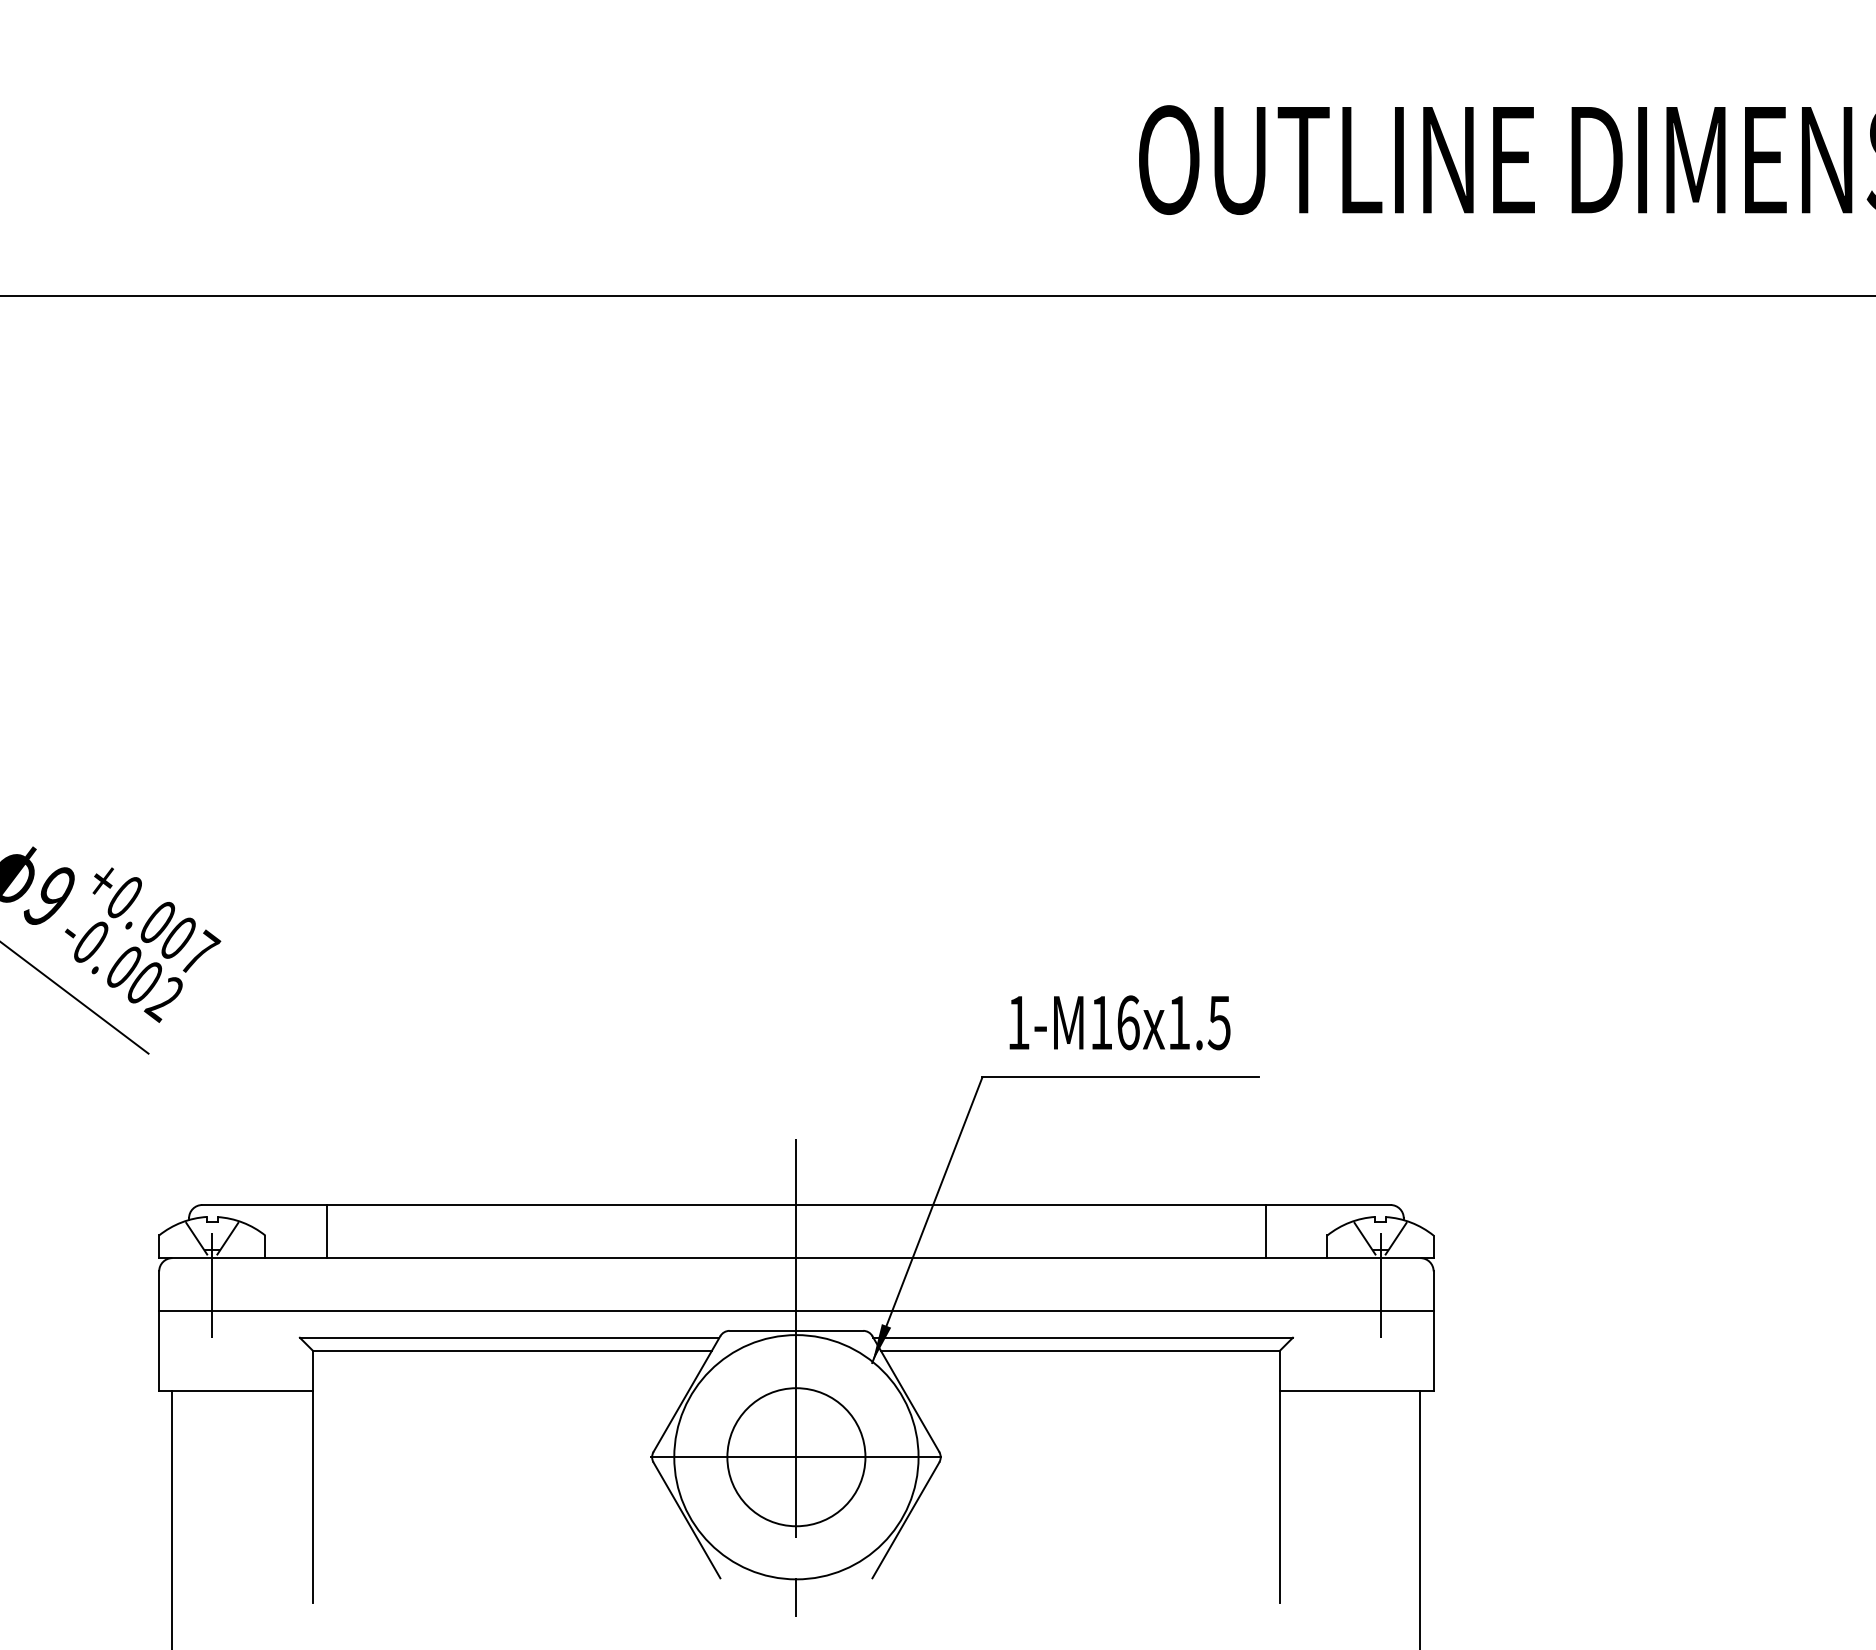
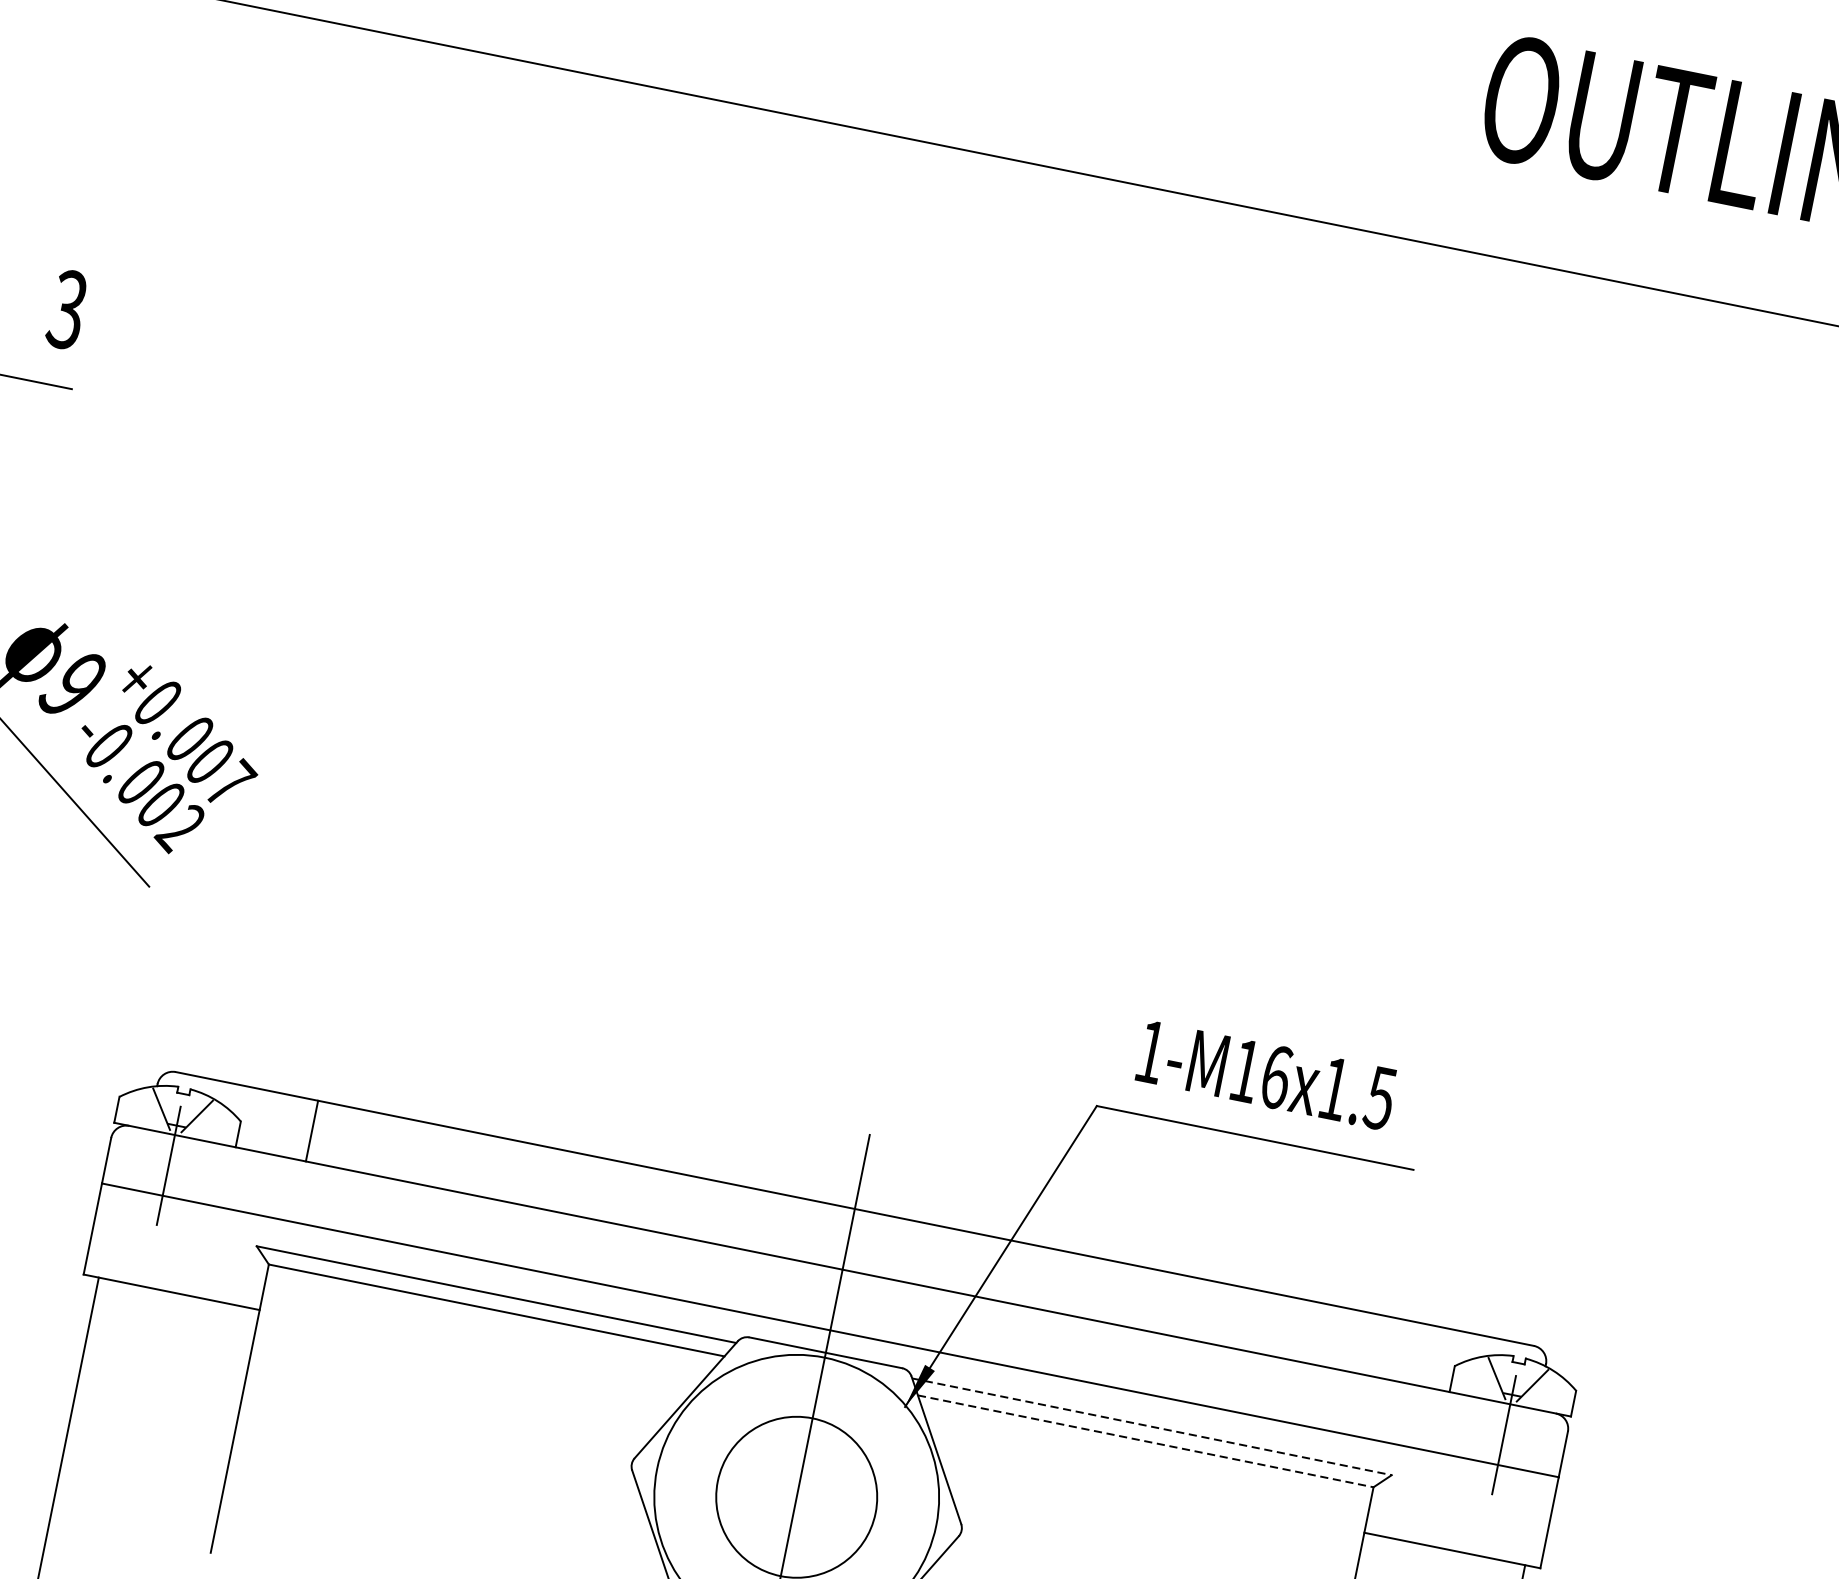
line: (1265, 1231) -> (1384, 1347), removed
line: (1083, 1337) -> (1152, 1426), solid -> dashed
line: (1080, 1351) -> (1145, 1441), solid -> dashed
line: (796, 1457) -> (796, 1497), removed

